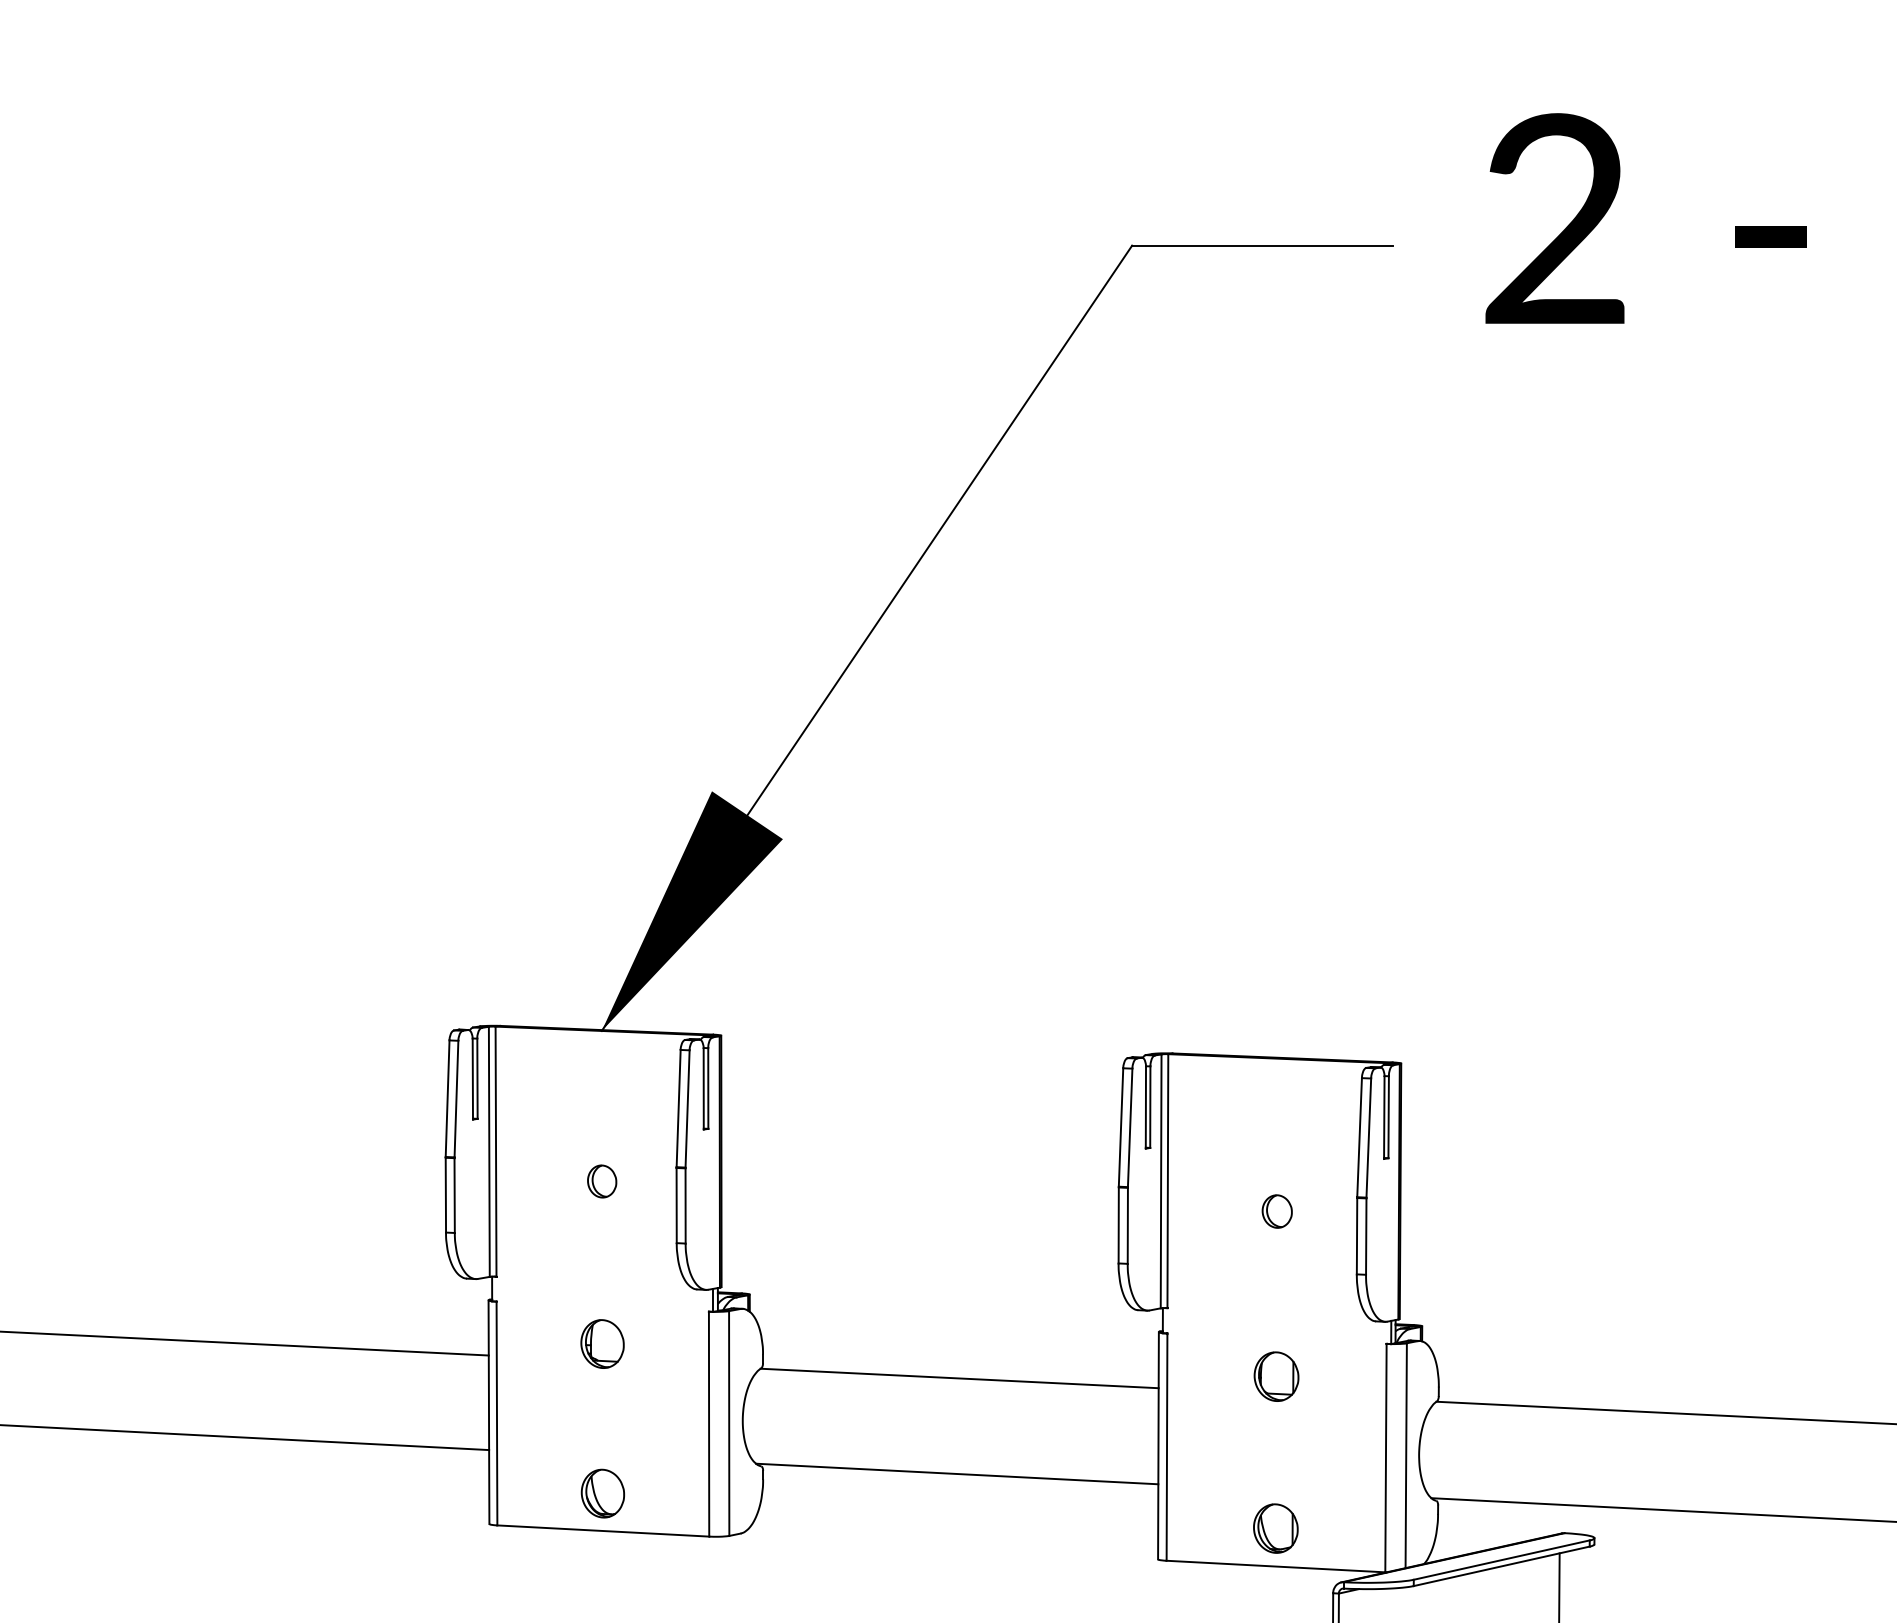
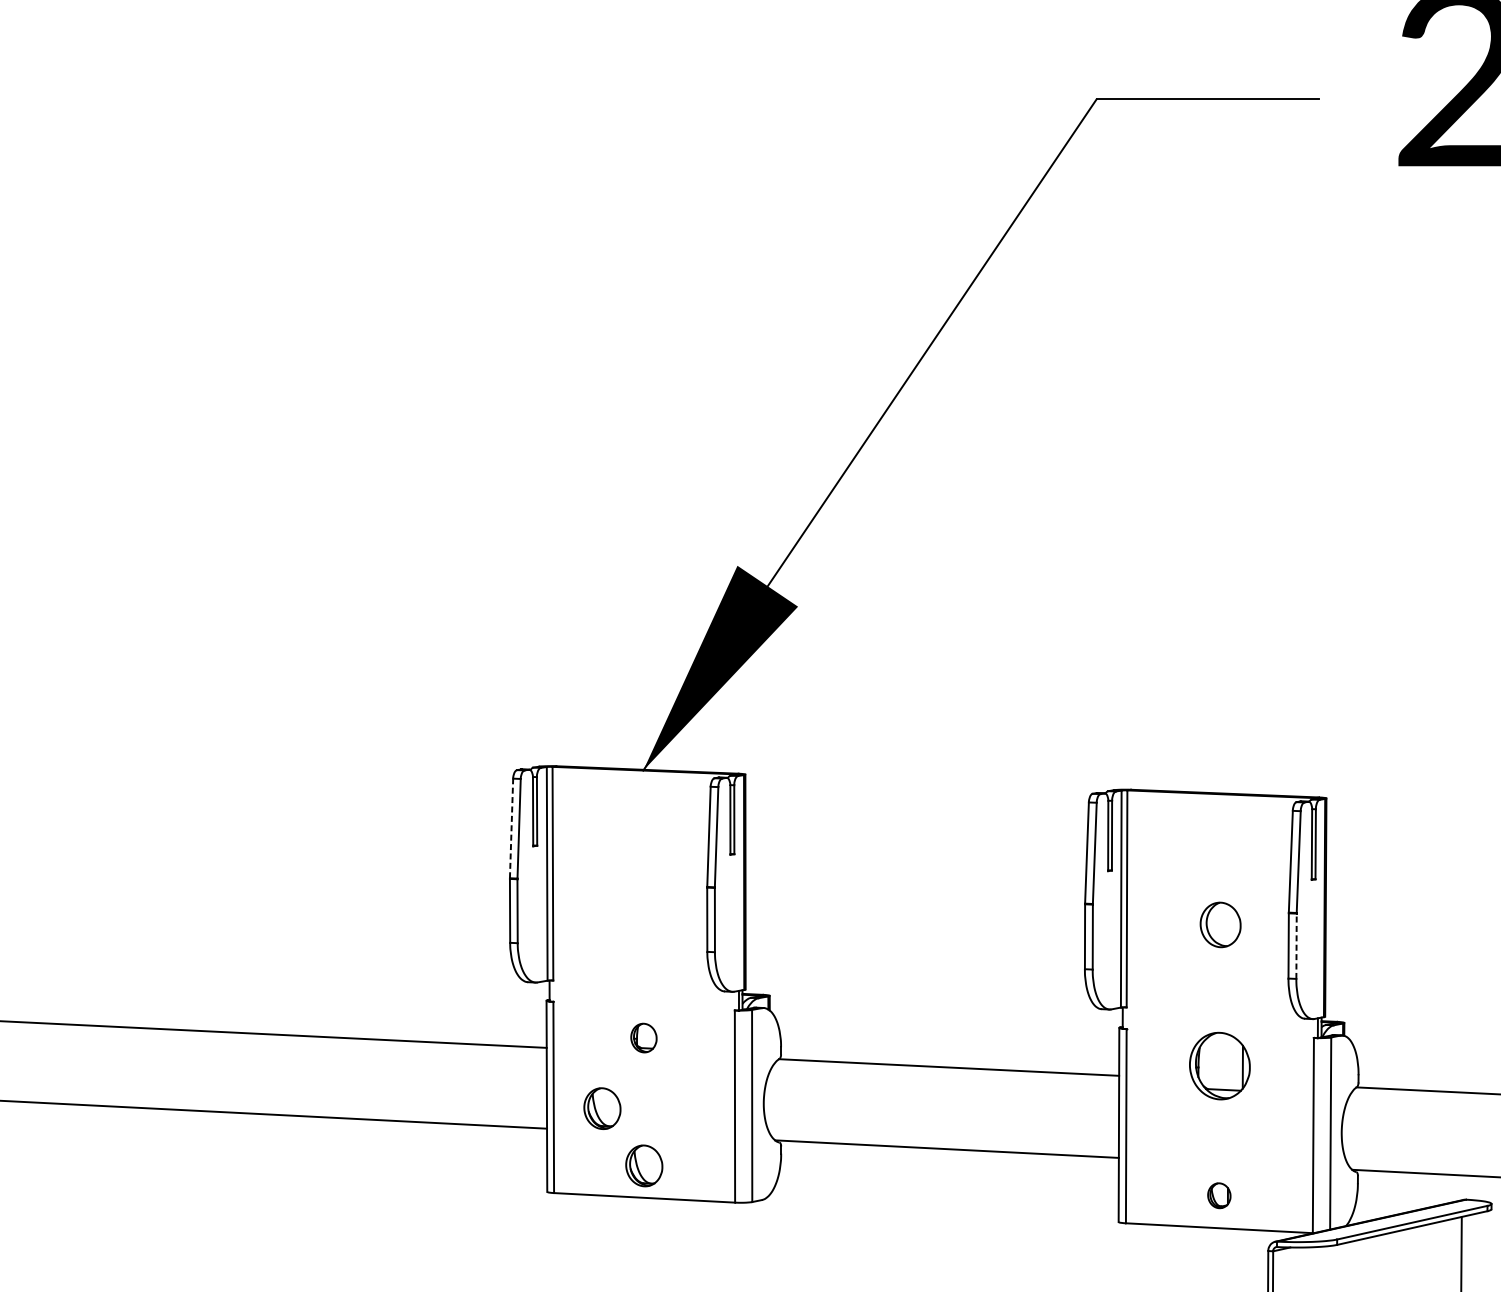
line: (447, 1098) -> (511, 828), solid -> dashed
part: (602, 1181) -> (643, 899), removed
part: (1276, 1211) -> (1219, 924), size x1.6
line: (1366, 1236) -> (1296, 946), solid -> dashed
part: (602, 1343) -> (643, 1037), size x0.7
part: (1276, 1376) -> (1219, 1065), size x1.6
part: (553, 1426) -> (602, 1108), added
part: (1275, 1528) -> (1218, 1195), size x0.6

